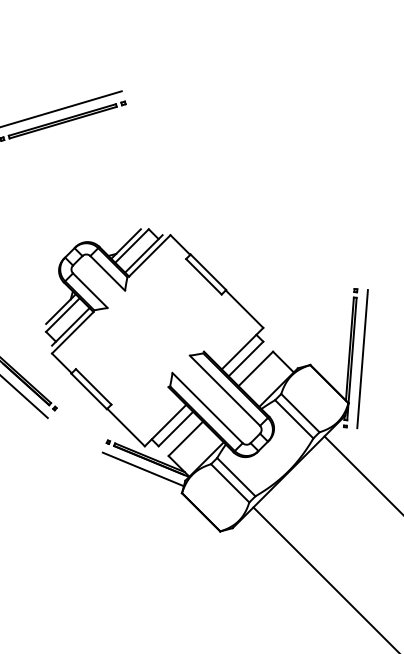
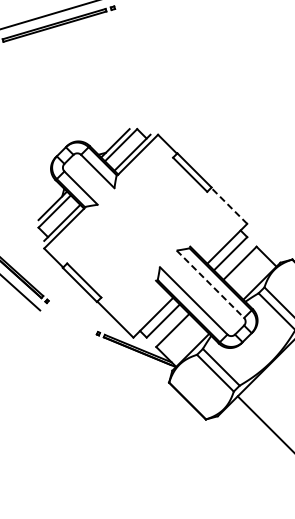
line: (244, 309) -> (229, 206), solid -> dashed
line: (224, 390) -> (209, 284), solid -> dashed
line: (142, 469) -> (131, 359), removed

